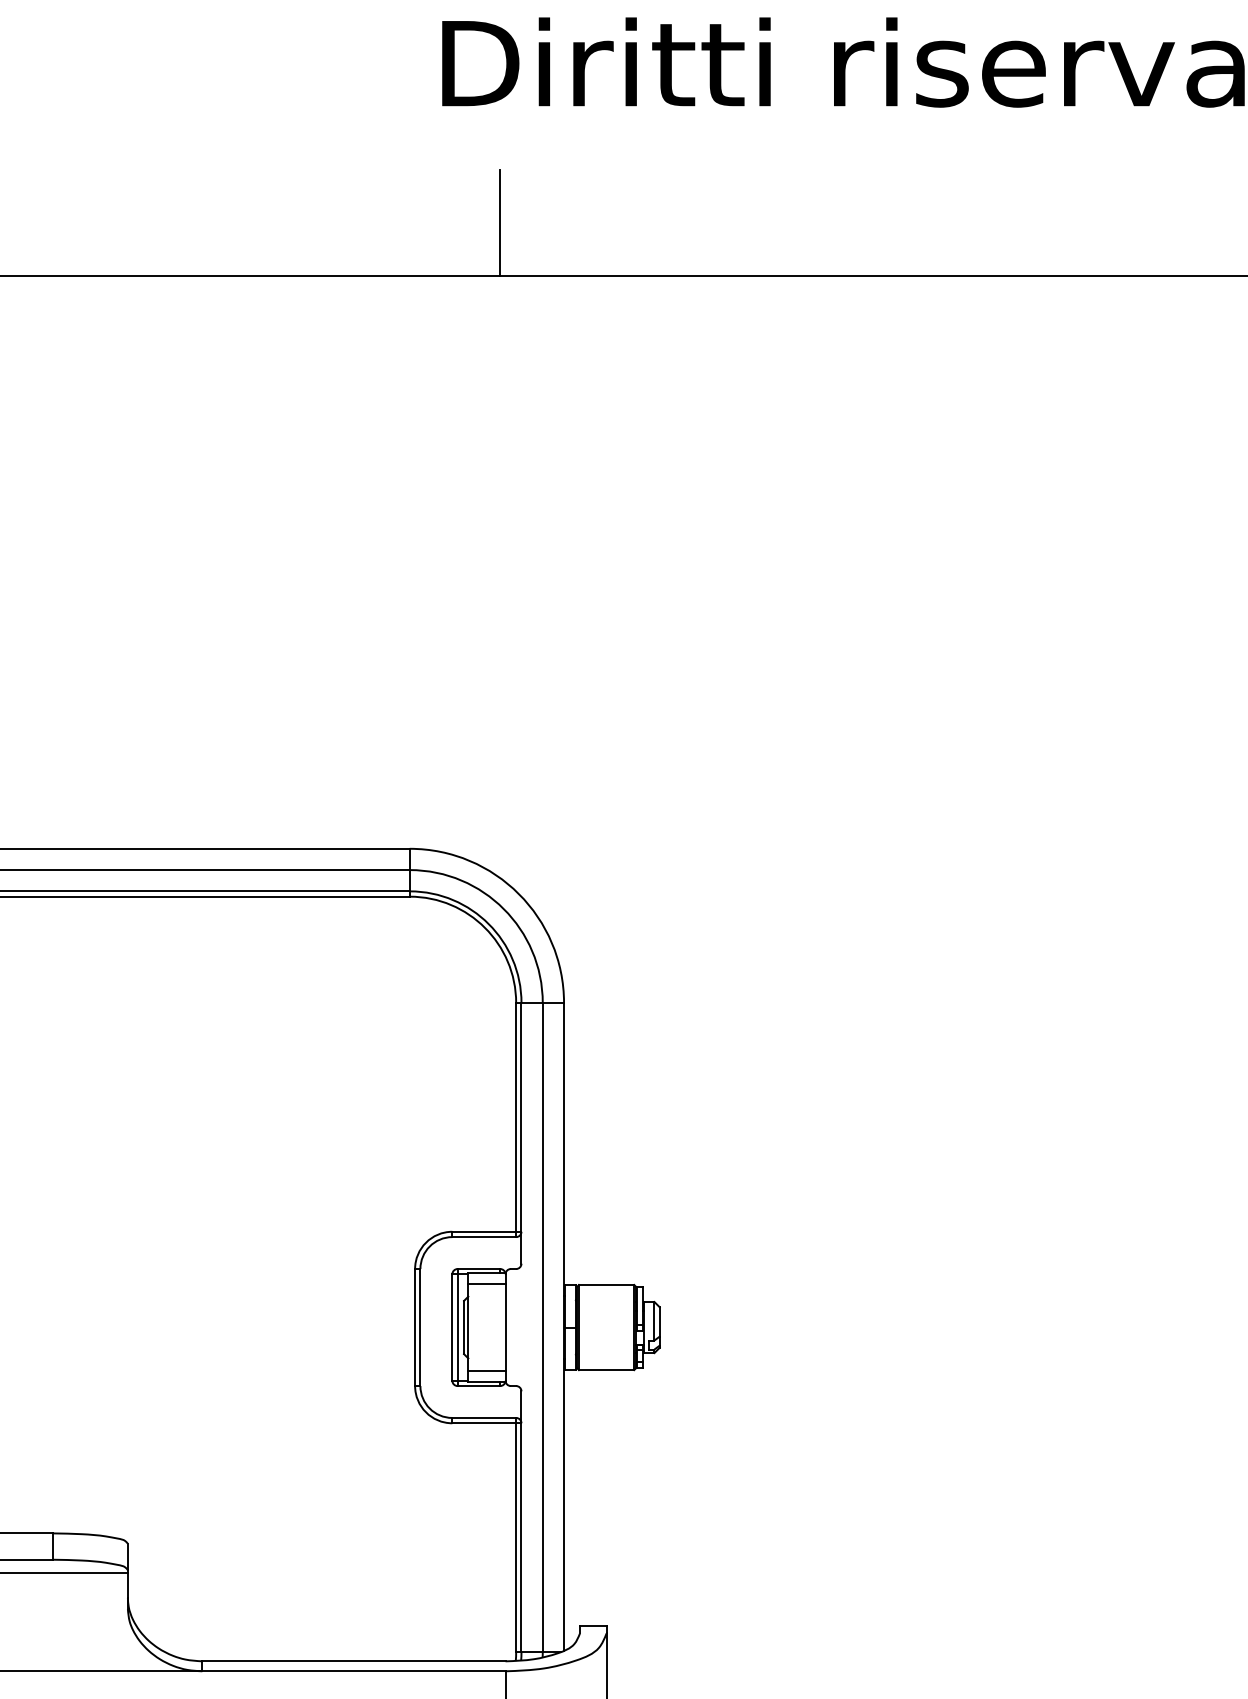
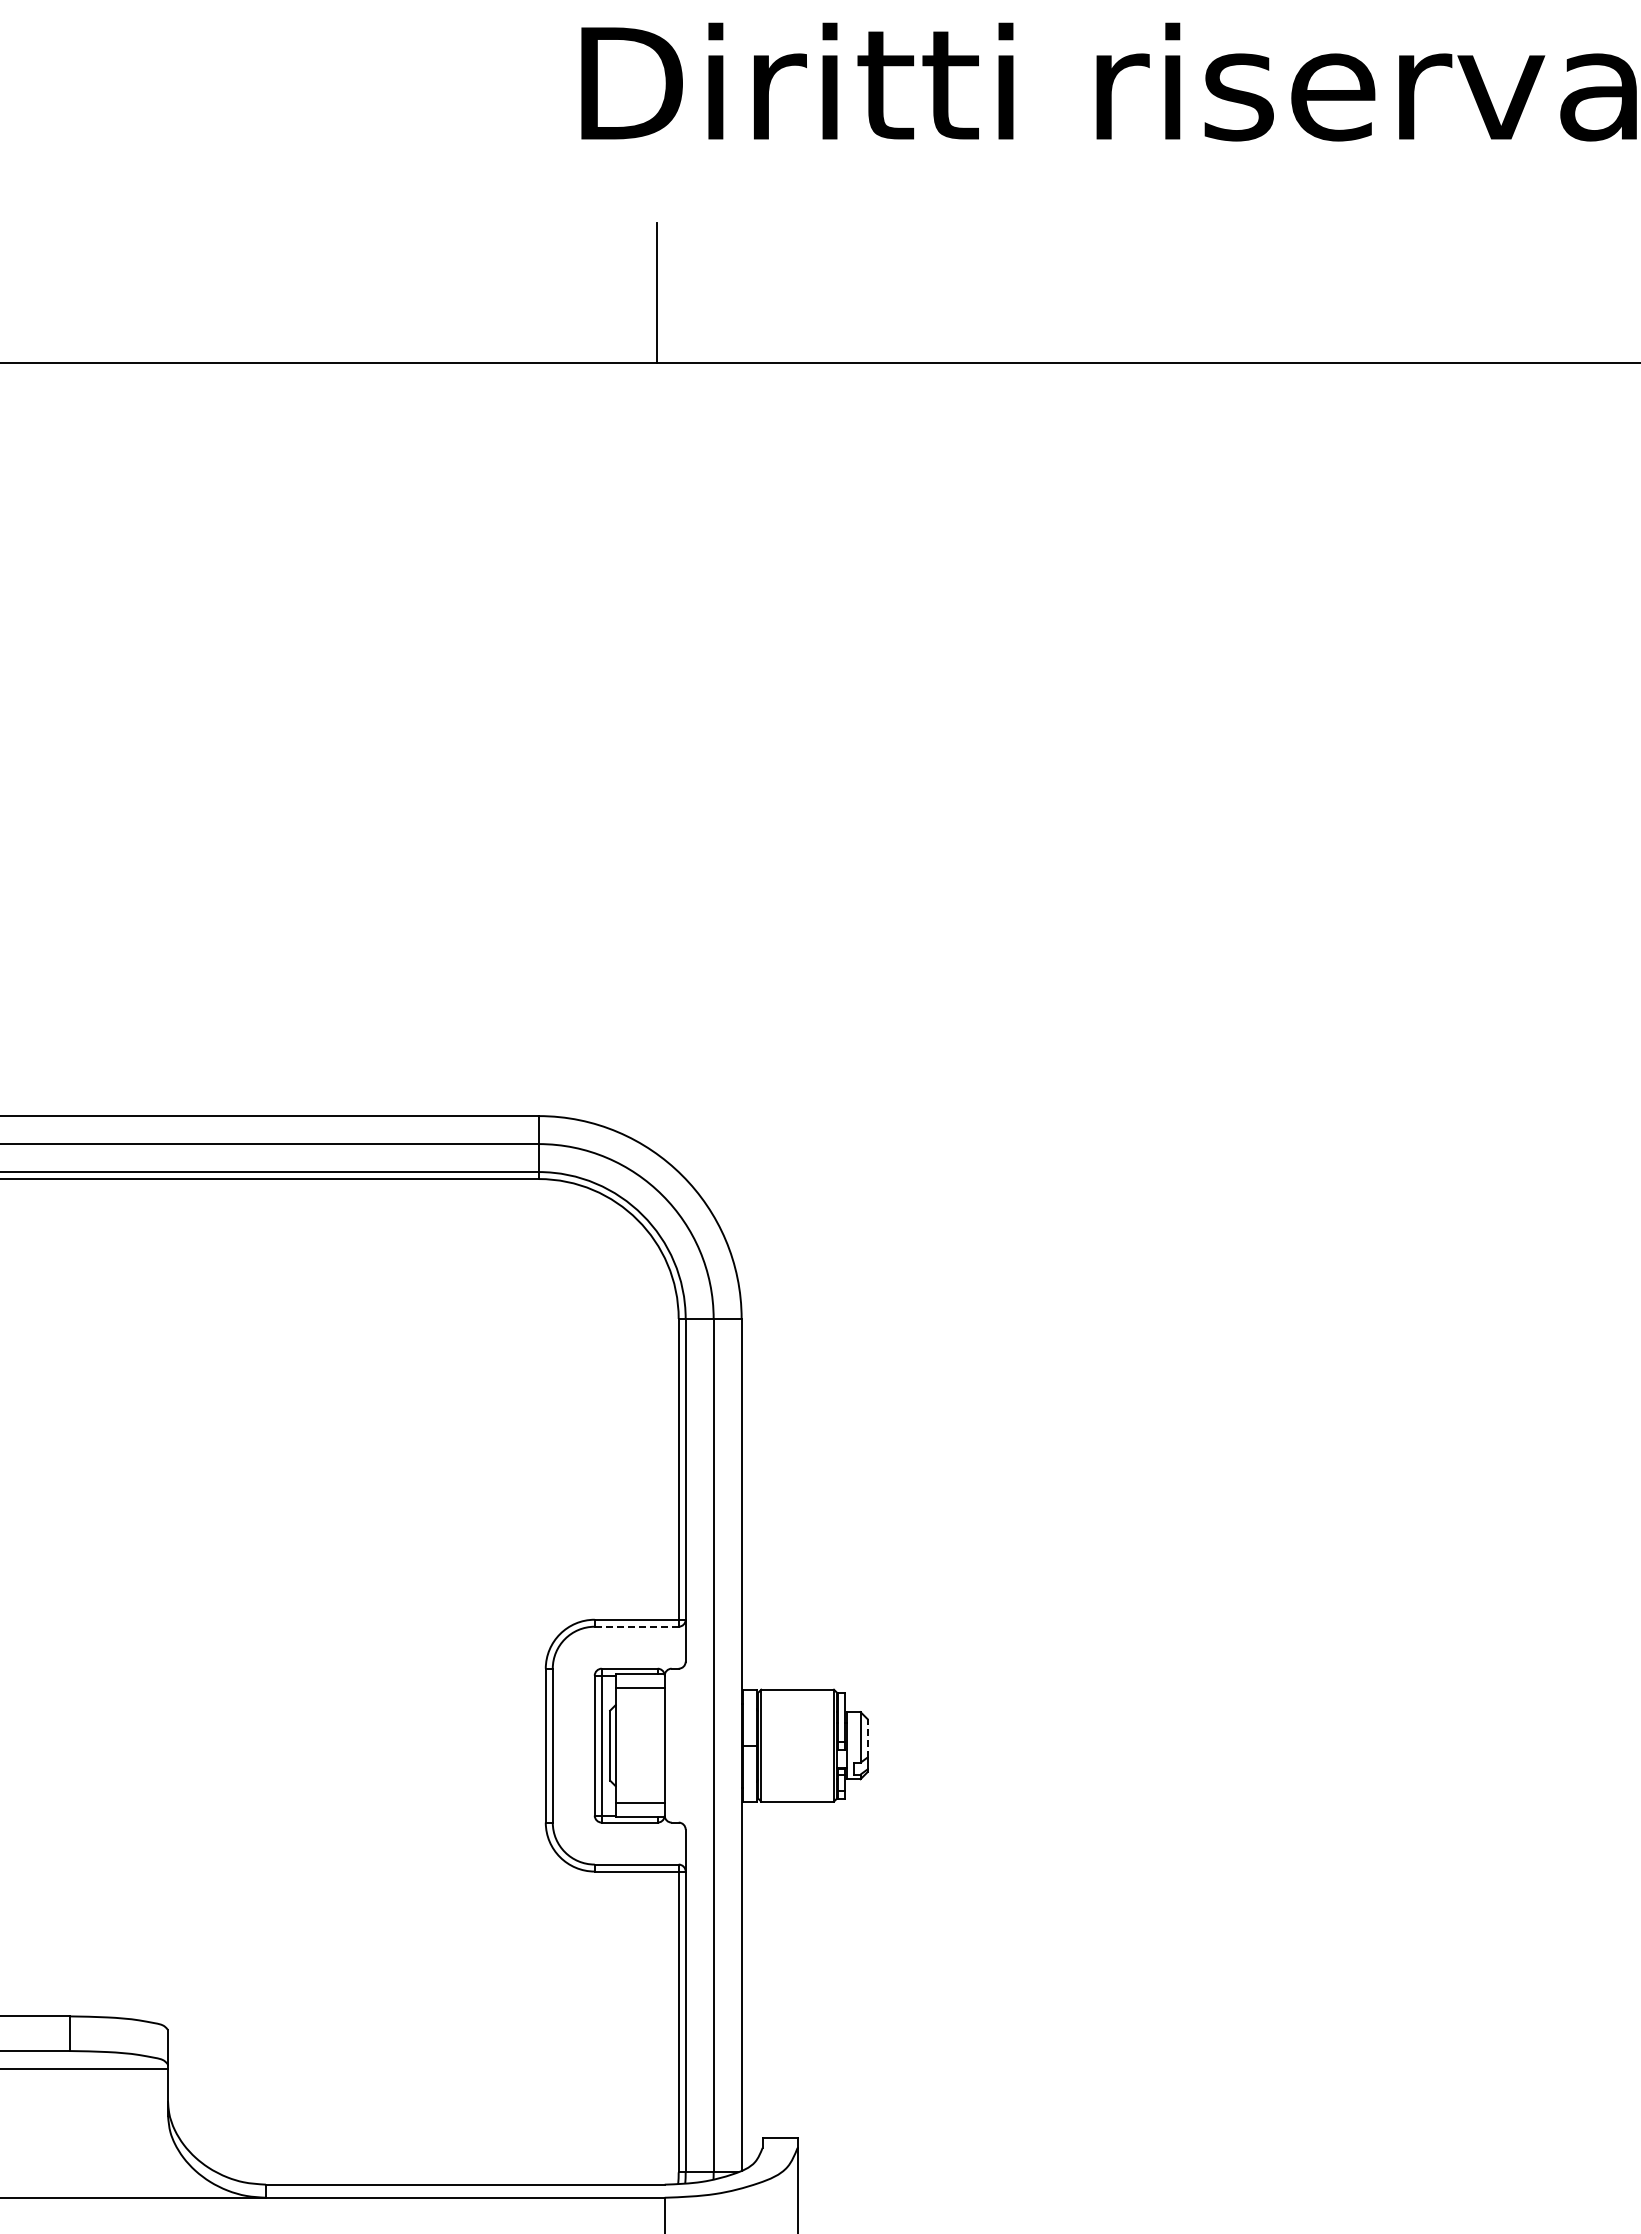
line: (484, 1236) -> (636, 1626), solid -> dashed
line: (659, 1321) -> (867, 1737), solid -> dashed

